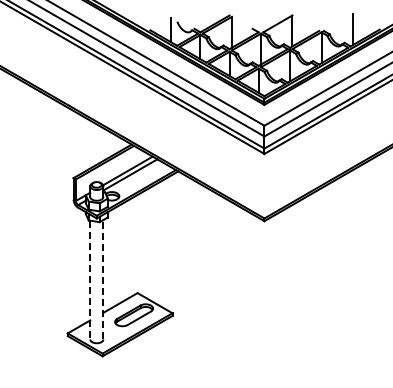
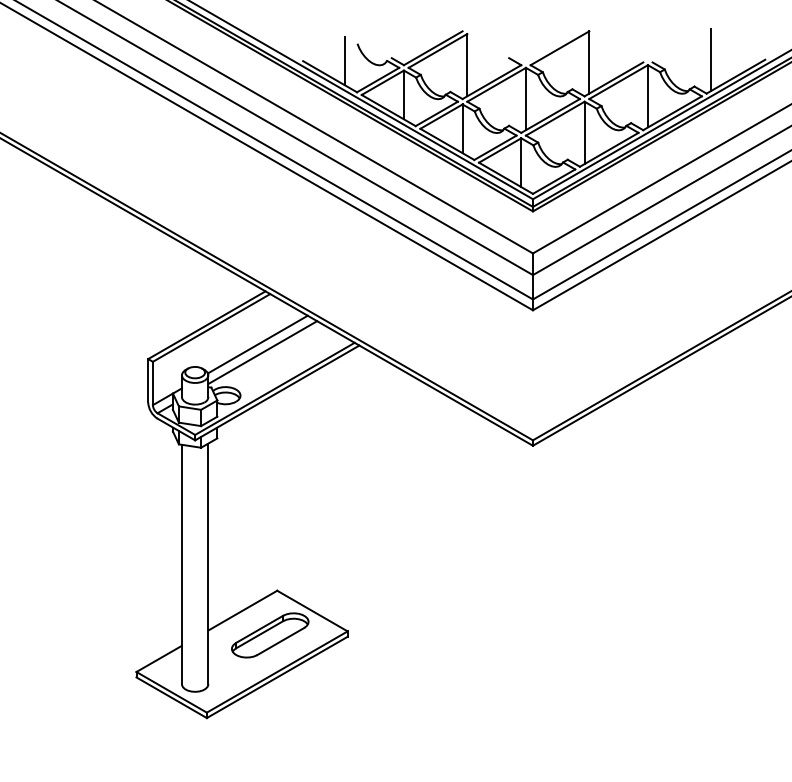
line: (103, 279) -> (208, 563), dashed -> solid
line: (90, 280) -> (182, 565), dashed -> solid

